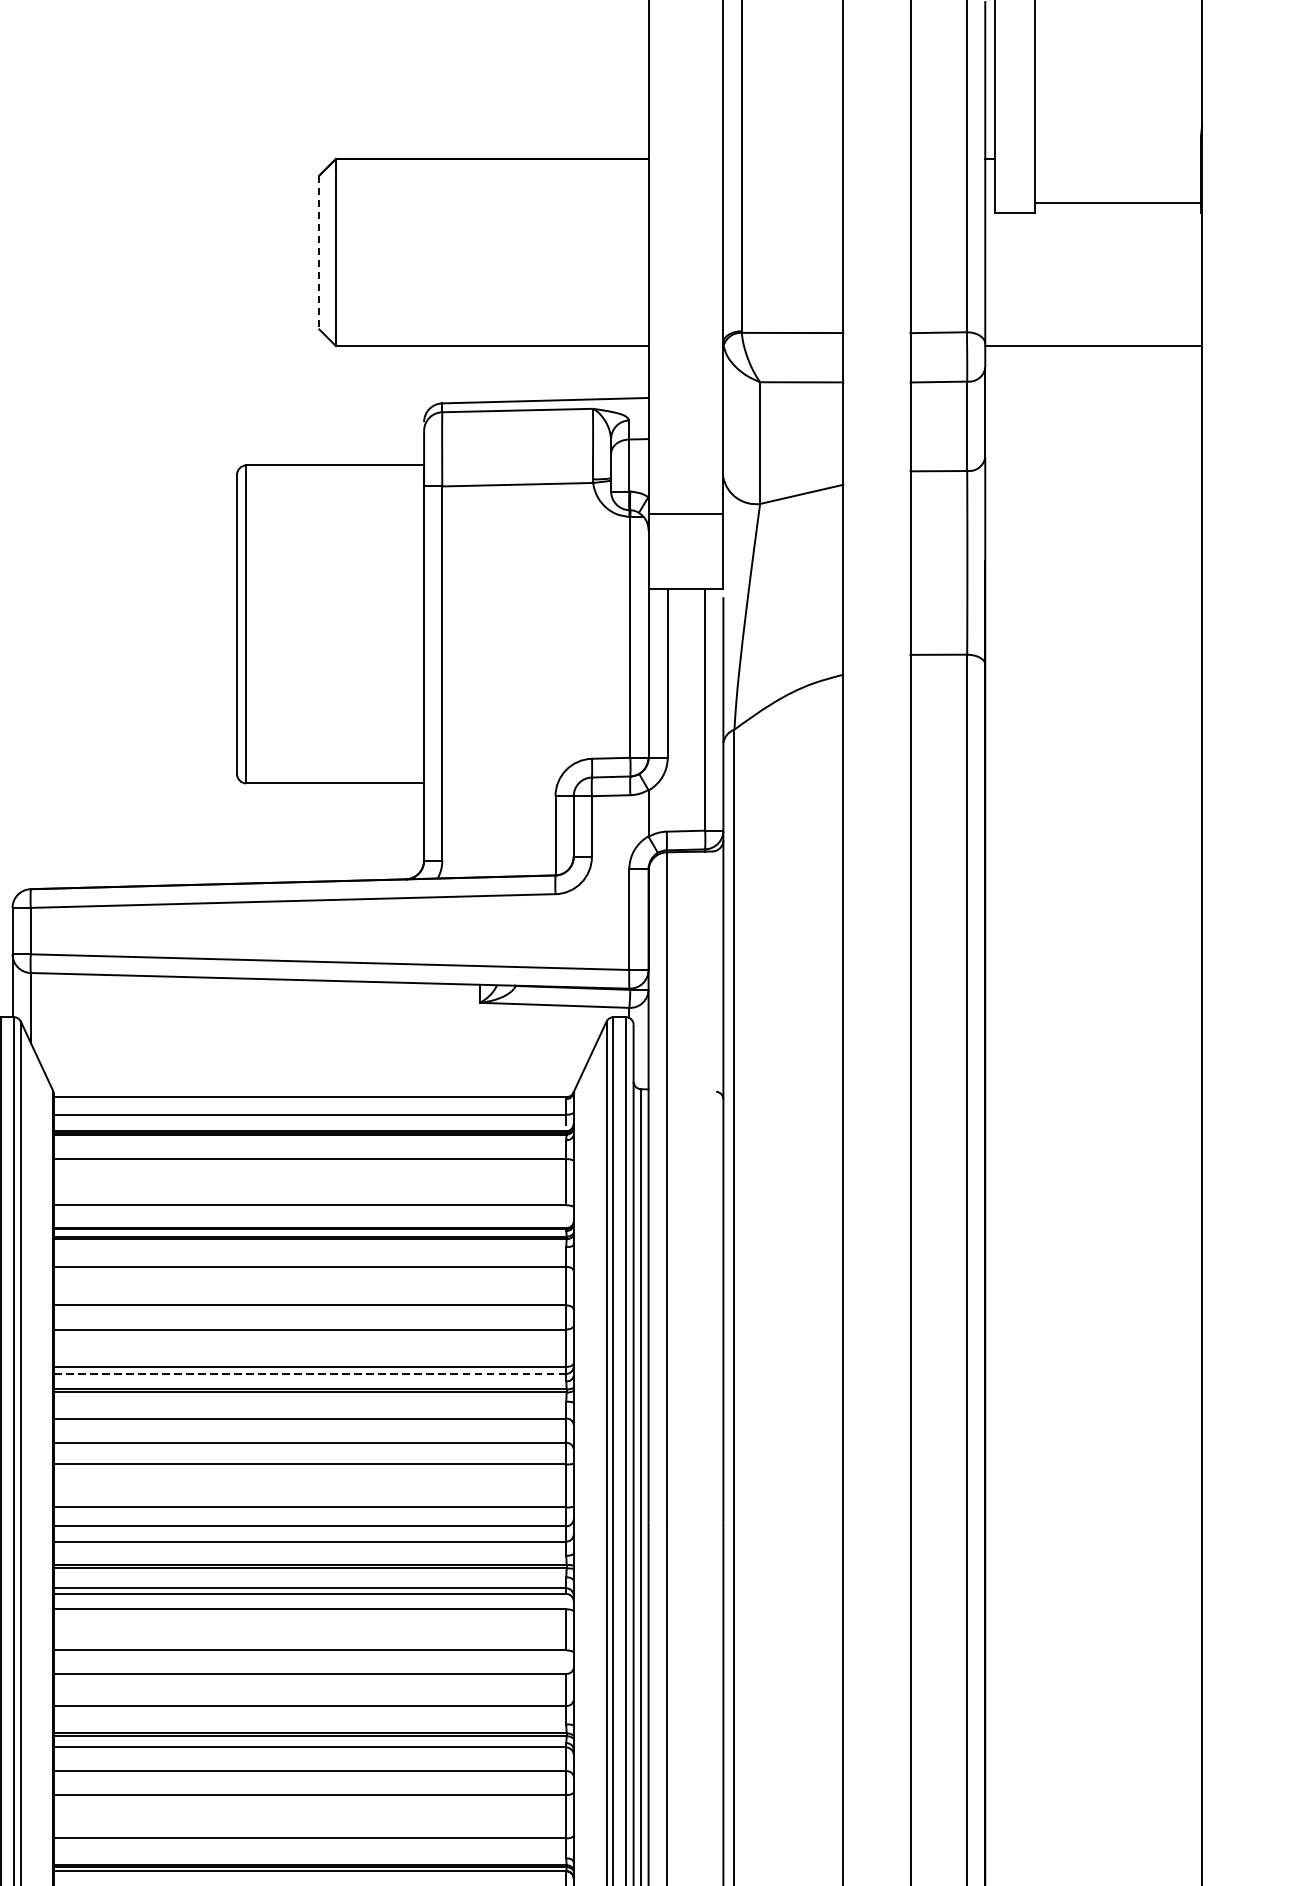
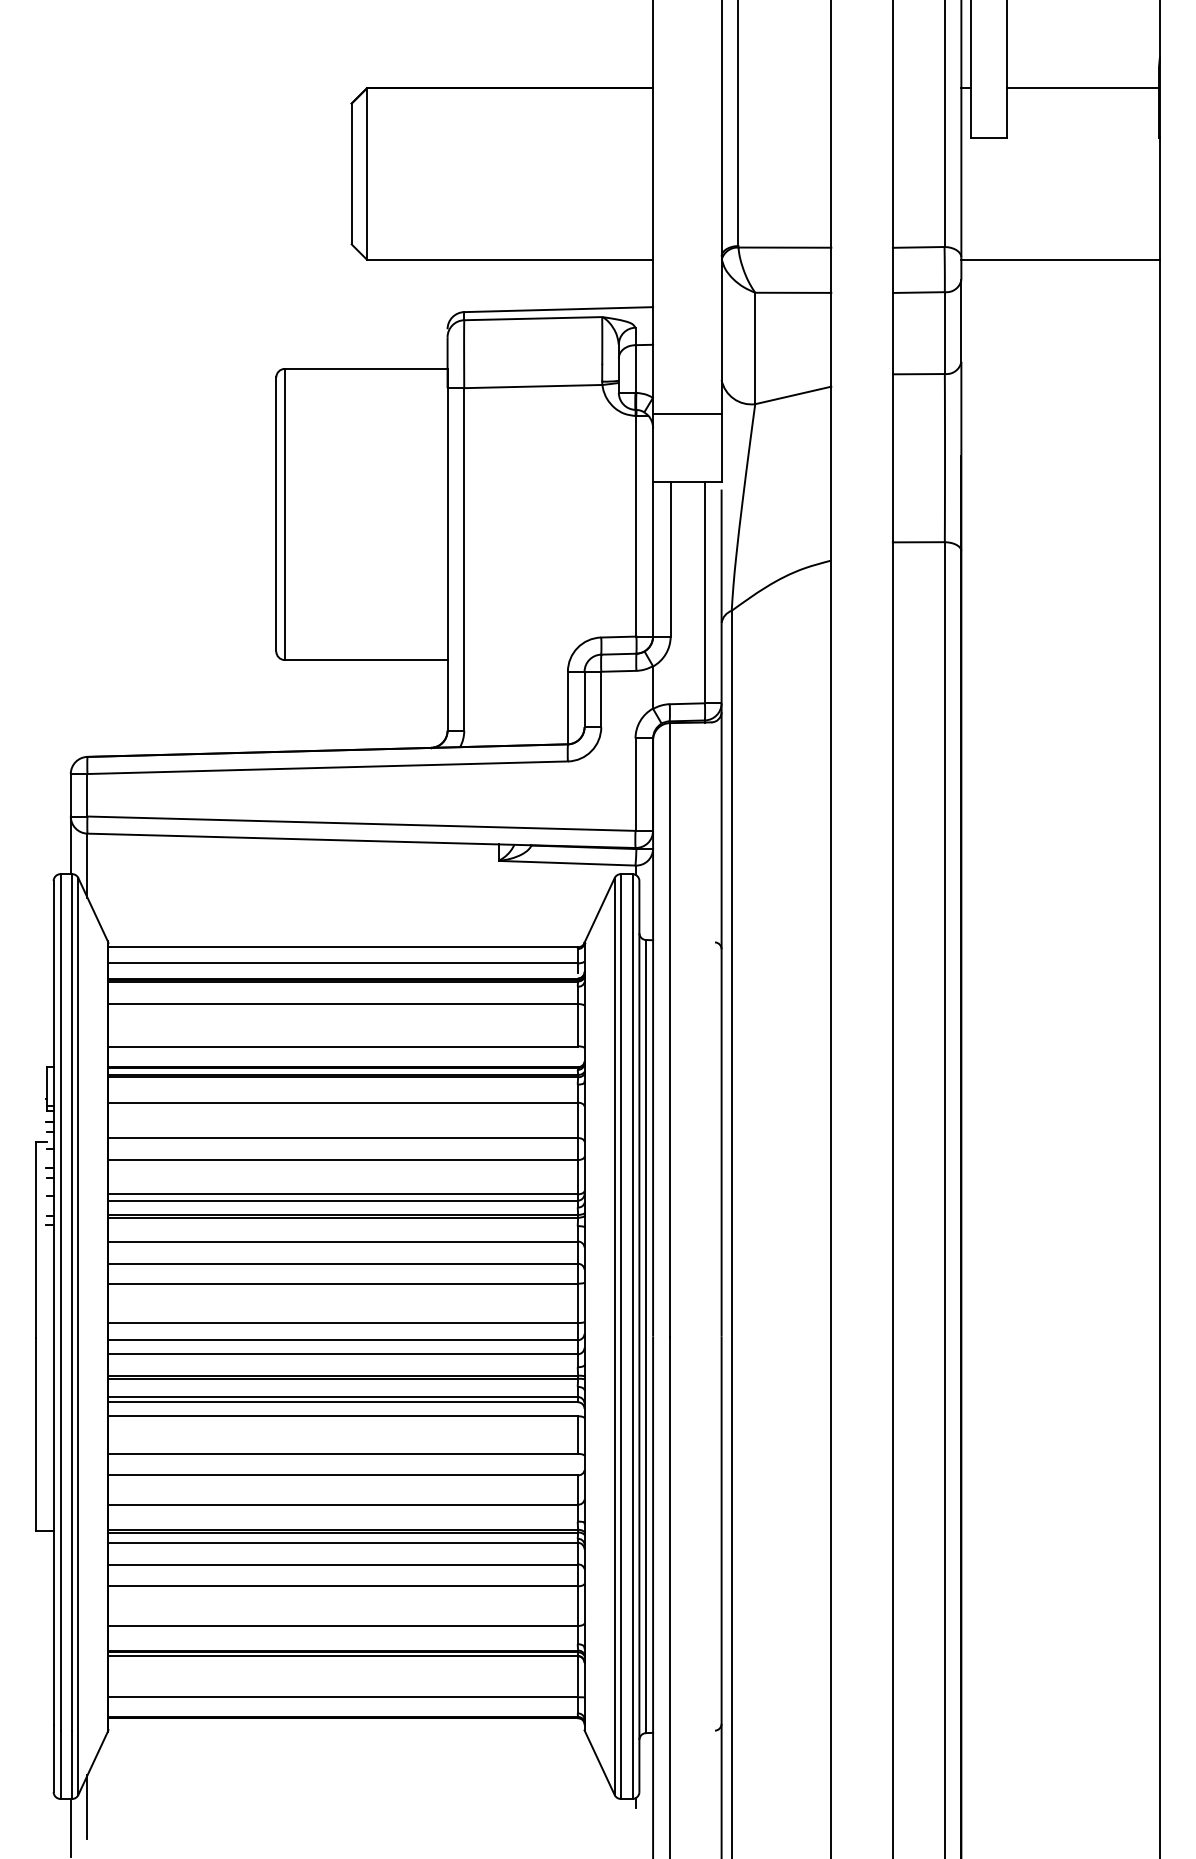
line: (1117, 202) -> (1082, 88), moved
line: (319, 253) -> (351, 174), dashed -> solid
line: (310, 1373) -> (343, 1200), dashed -> solid

